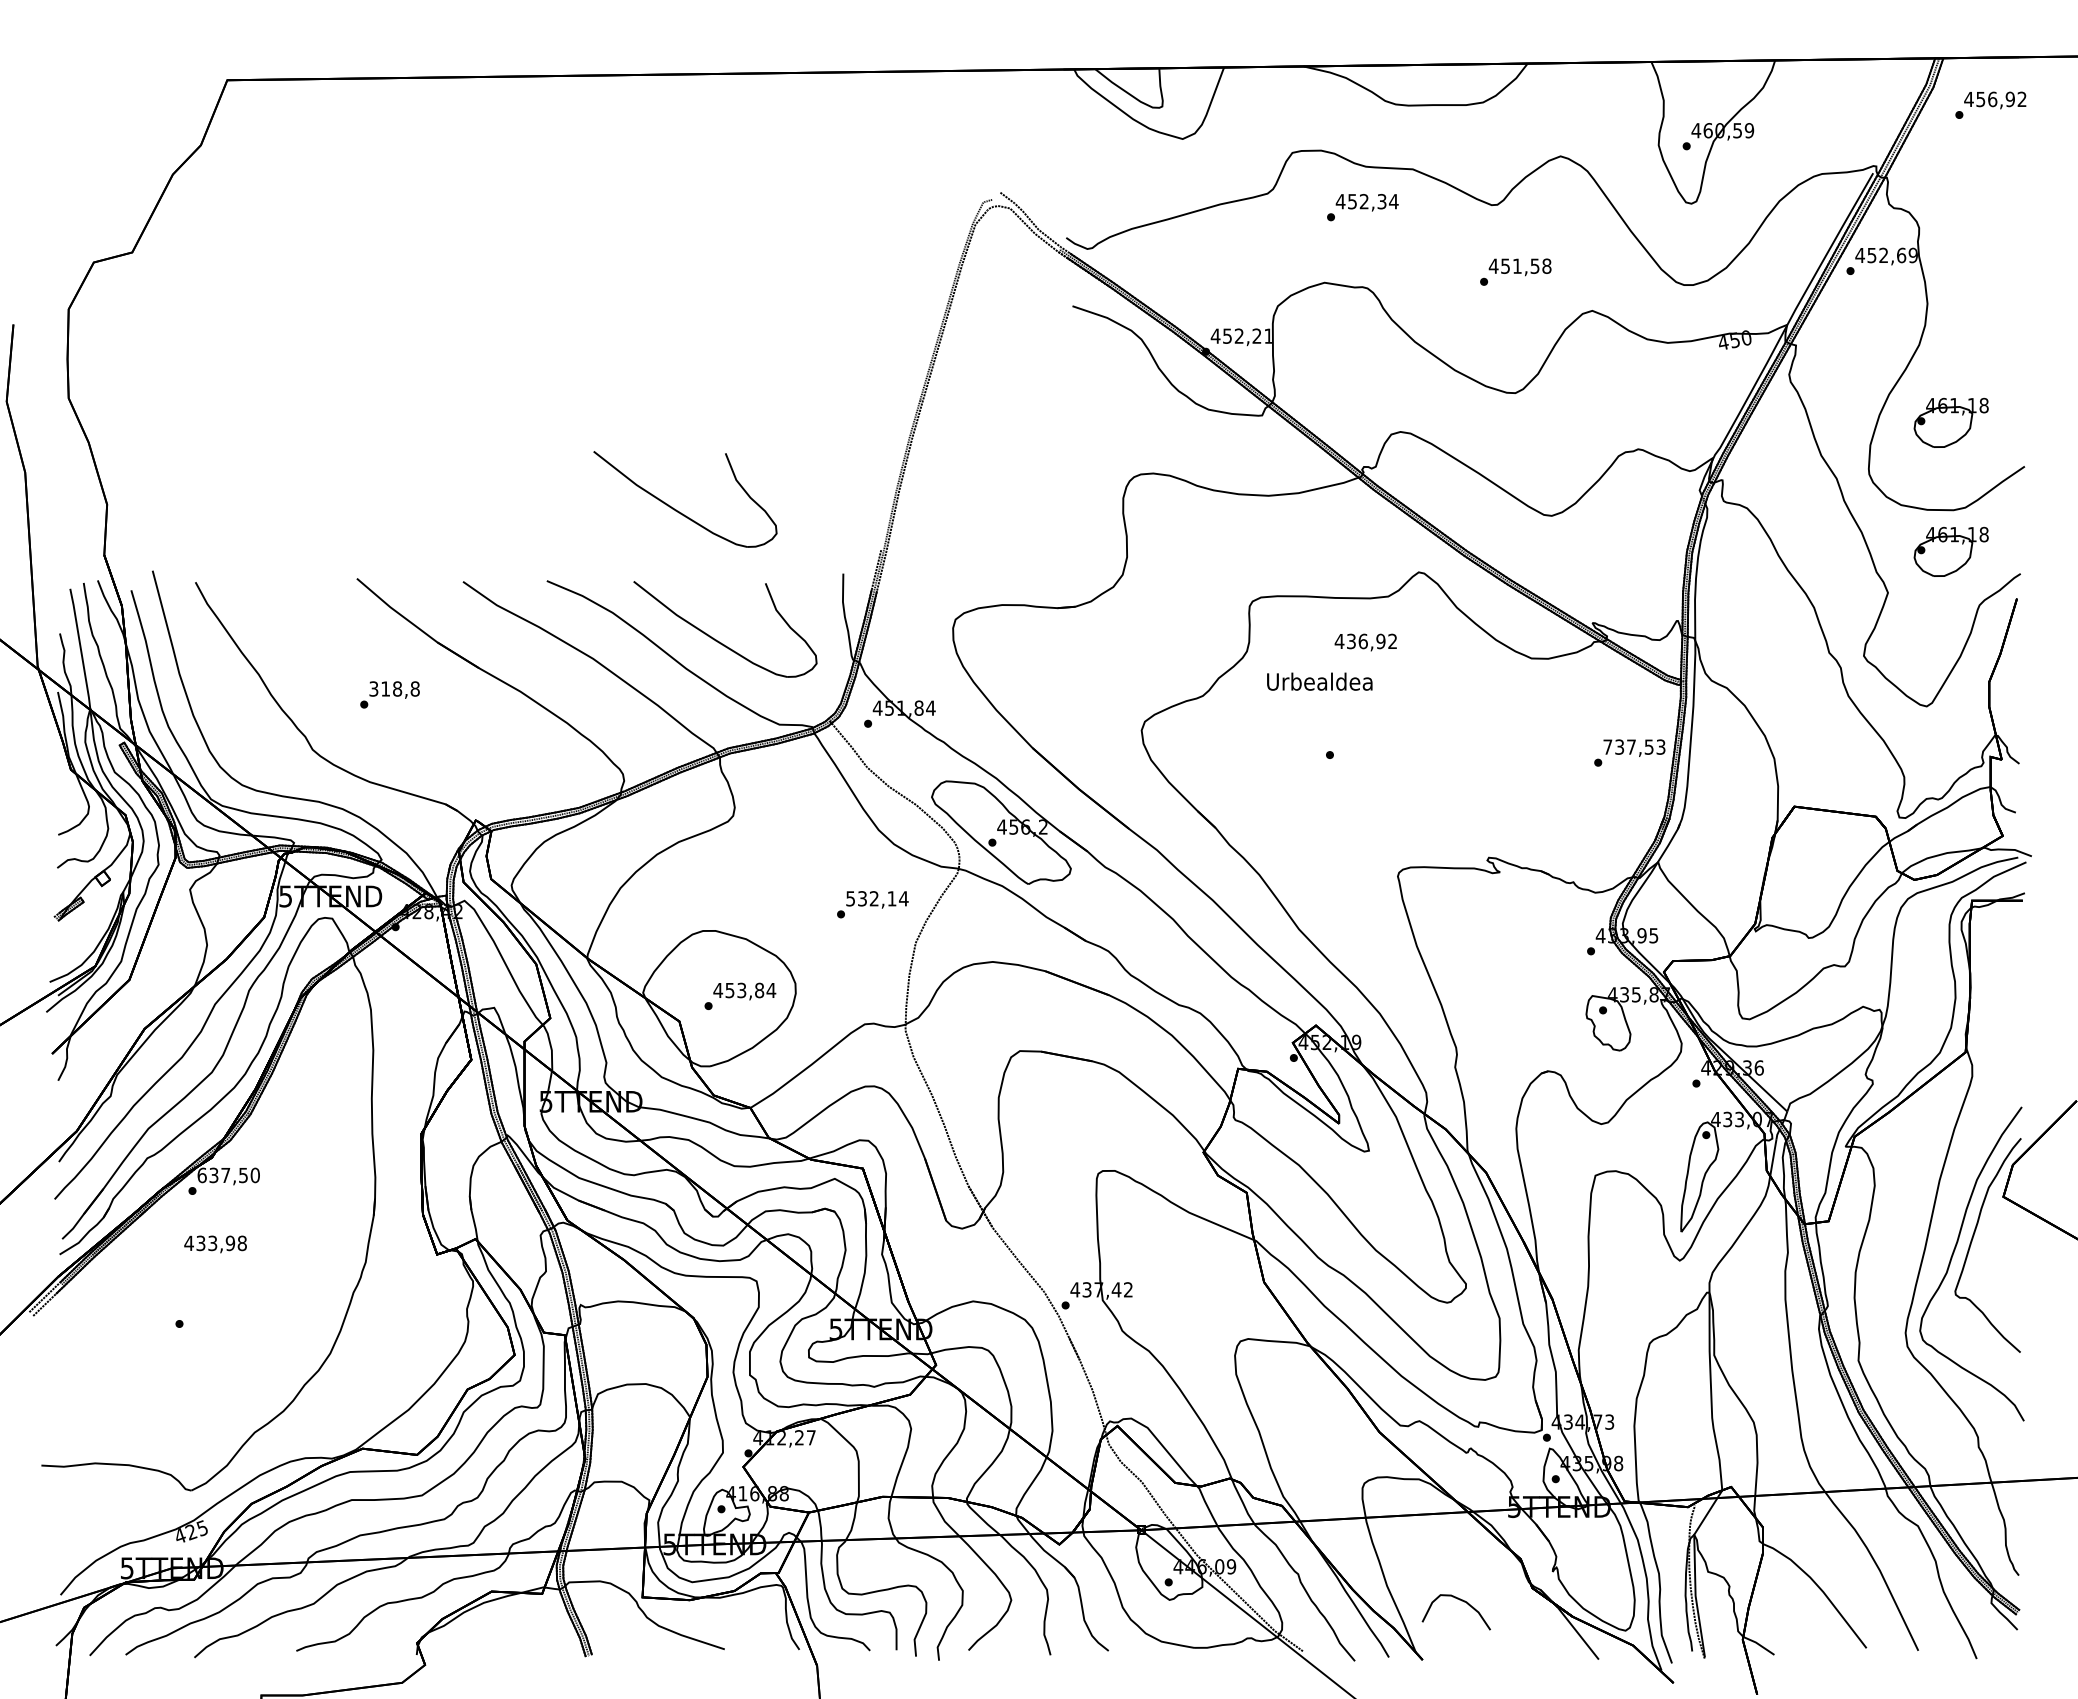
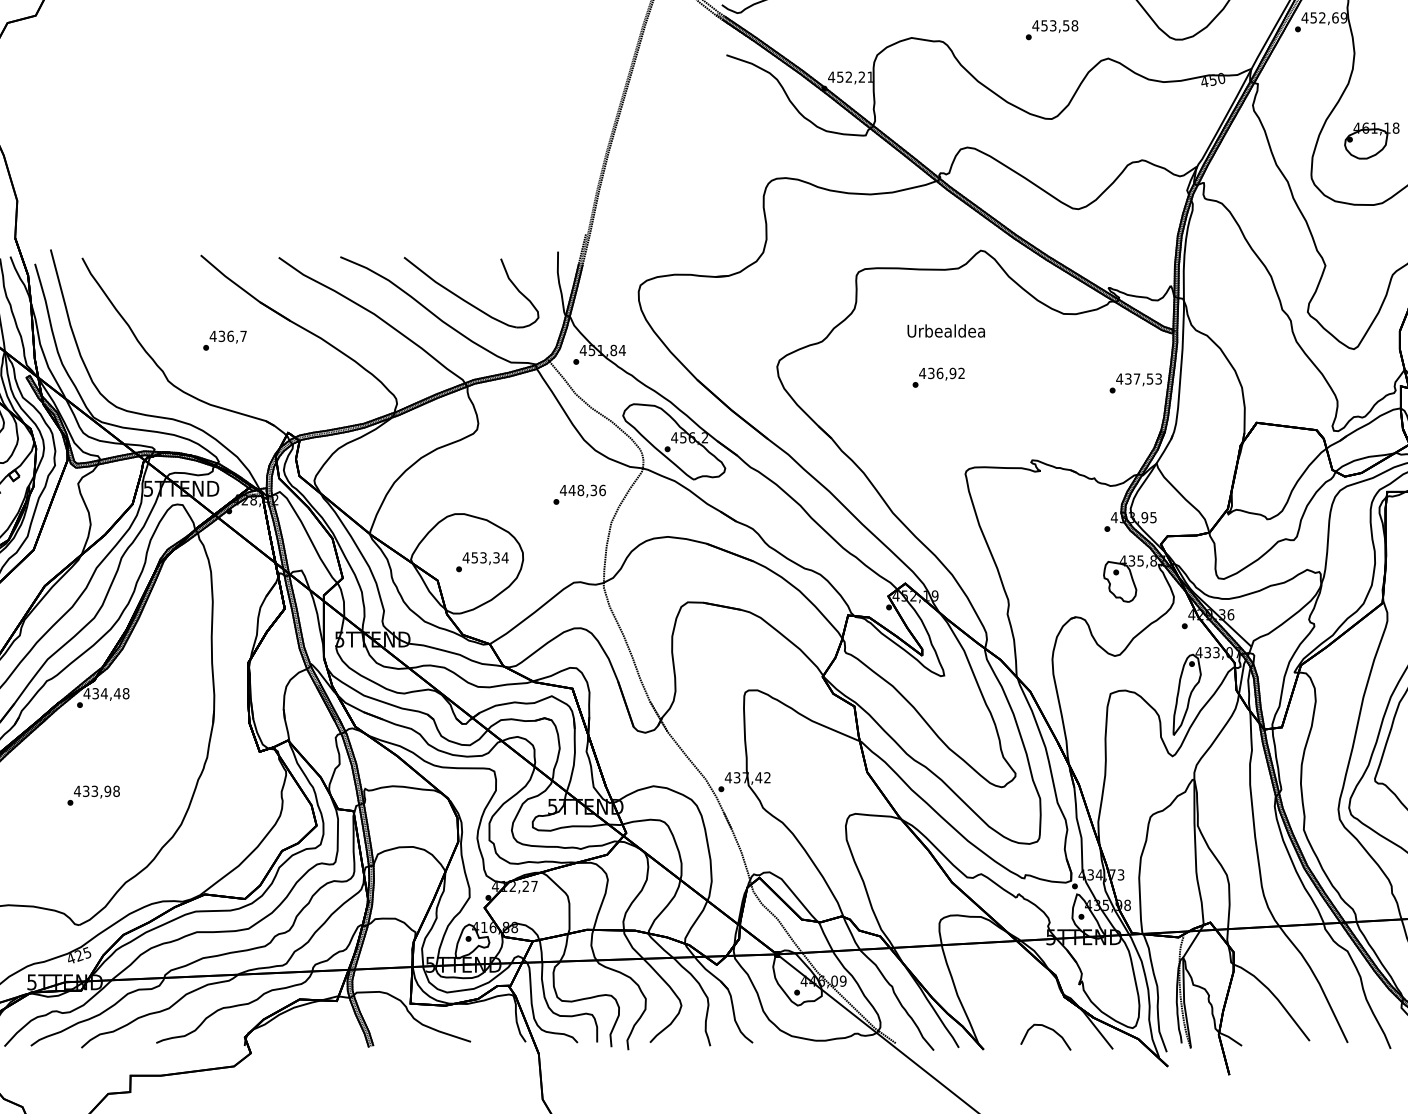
text: (1517, 265) -> (1053, 25), 451,58 -> 453,58
part: (678, 510) -> (437, 205), removed
part: (1950, 551) -> (1371, 235), removed
text: (1365, 642) -> (941, 374), moved
text: (1319, 681) -> (946, 330), moved
text: (394, 688) -> (228, 336), 318,8 -> 436,7
text: (1607, 746) -> (1119, 378), 737,53 -> 437,53
text: (876, 898) -> (582, 490), 532,14 -> 448,36
text: (759, 990) -> (496, 557), 453,84 -> 453,34
text: (228, 1175) -> (106, 693), 637,50 -> 434,48
text: (215, 1244) -> (96, 792), moved
part: (1461, 1601) -> (1049, 1029), moved

